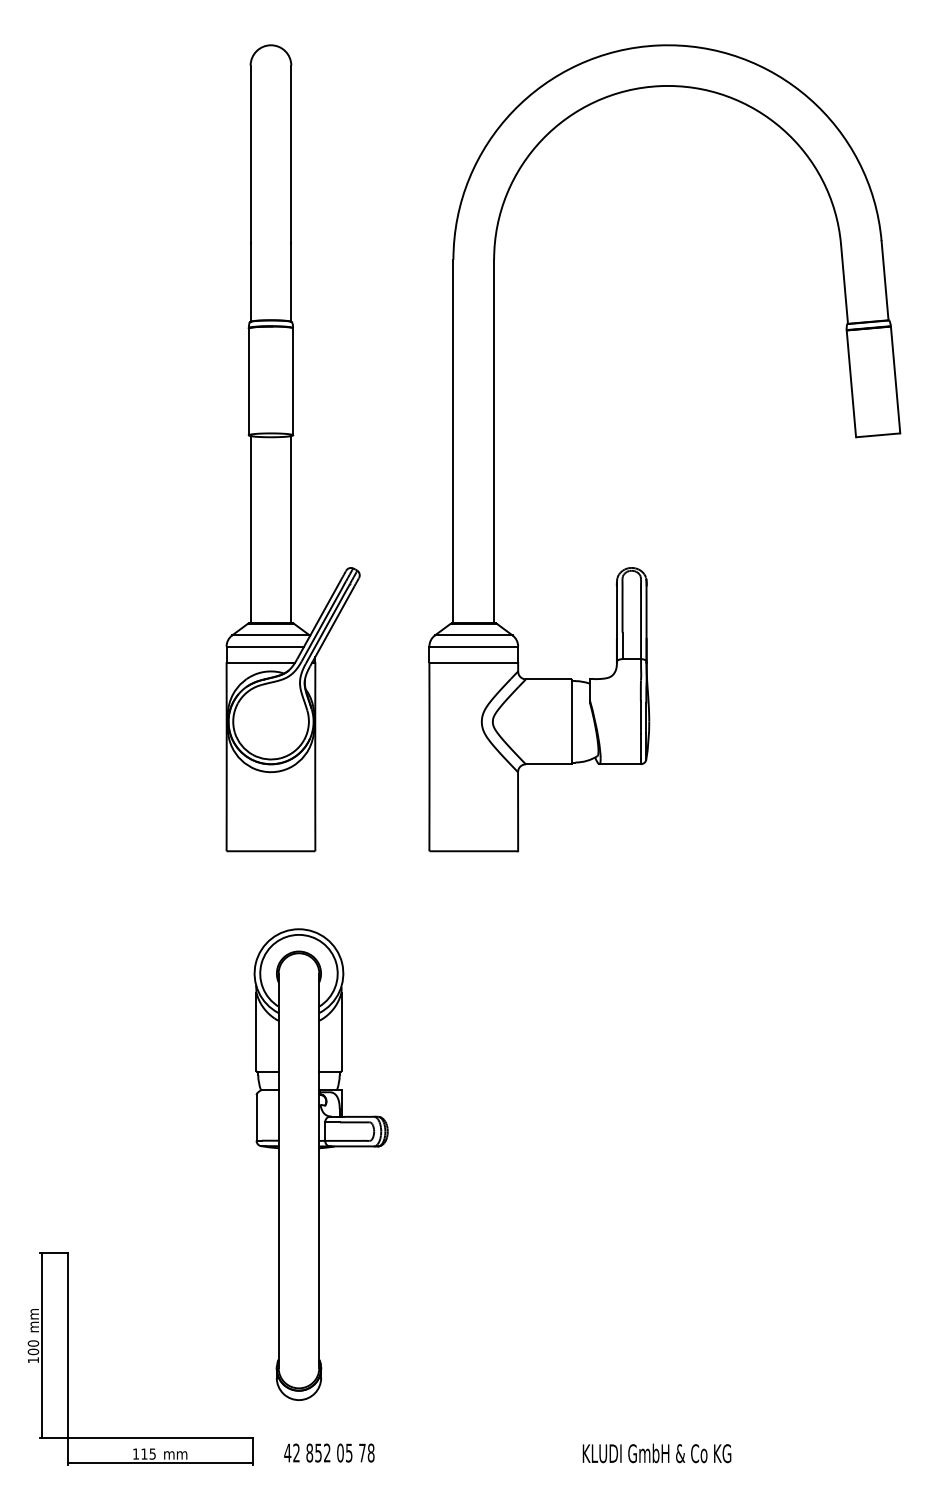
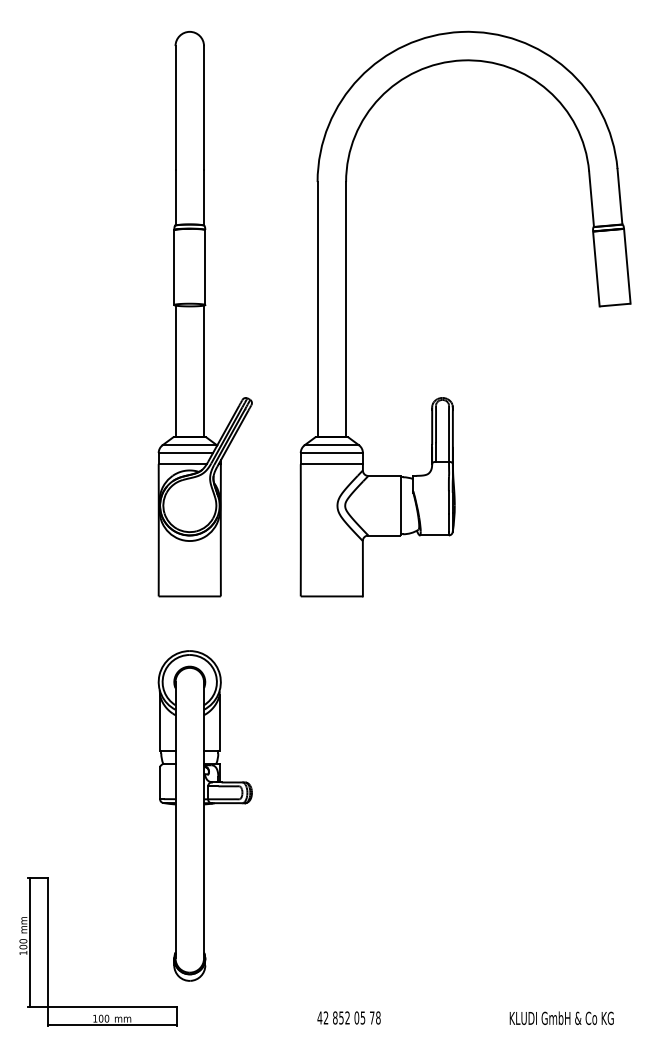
part: (320, 1164) -> (204, 815), moved
text: (329, 1452) -> (349, 1017), moved
text: (148, 1453) -> (103, 1018), 115 -> 100
text: (656, 1453) -> (561, 1018), moved

